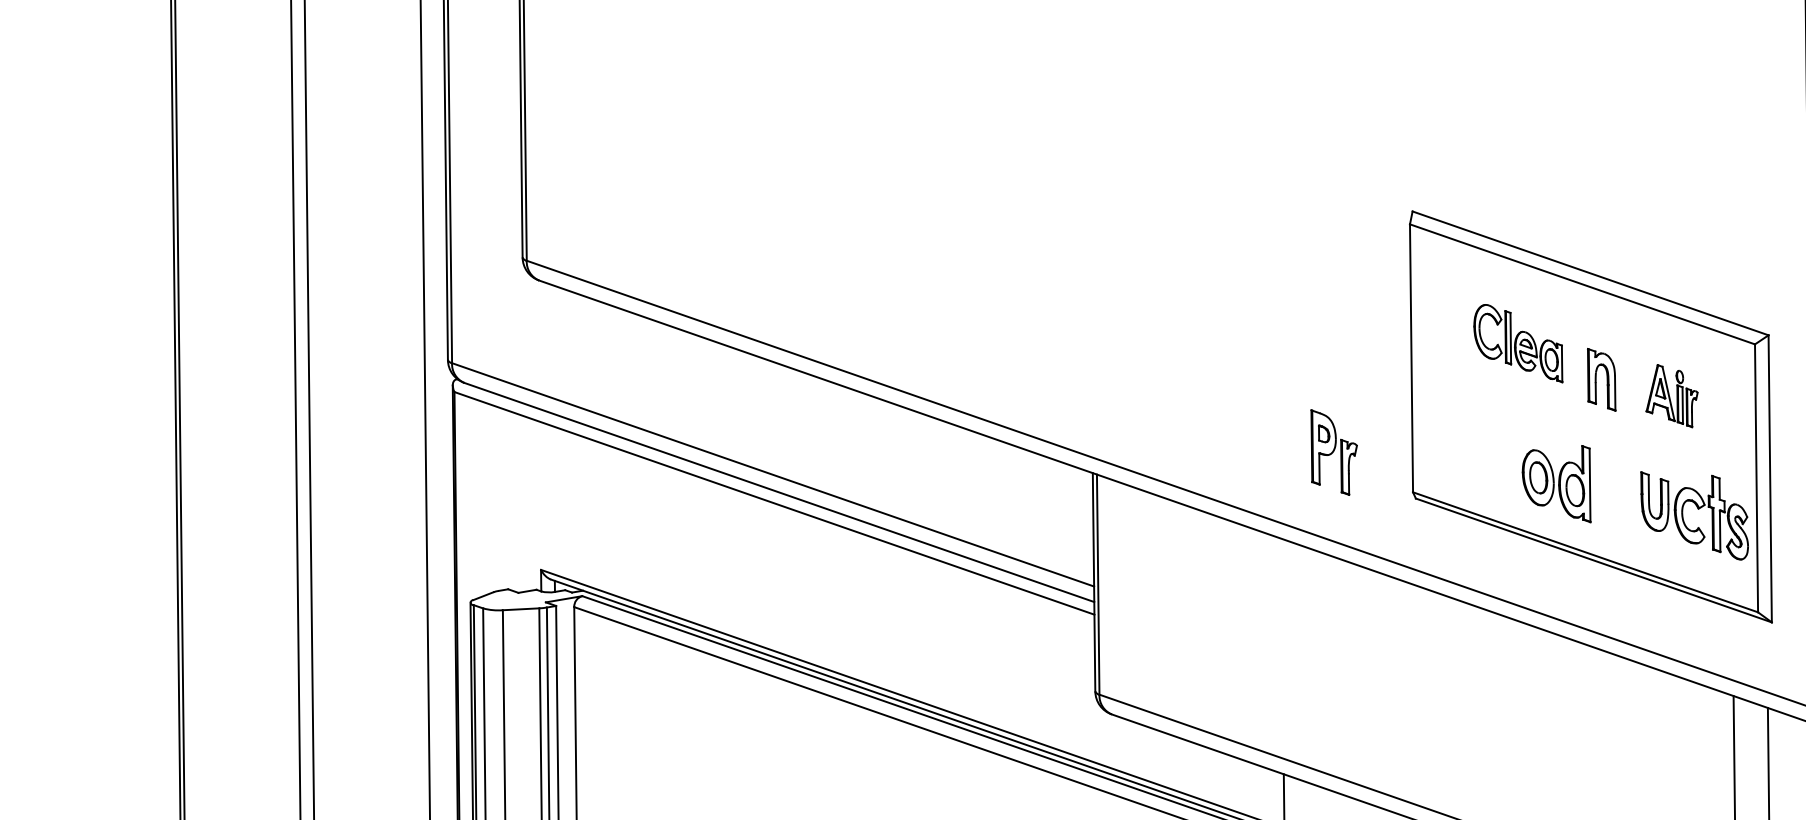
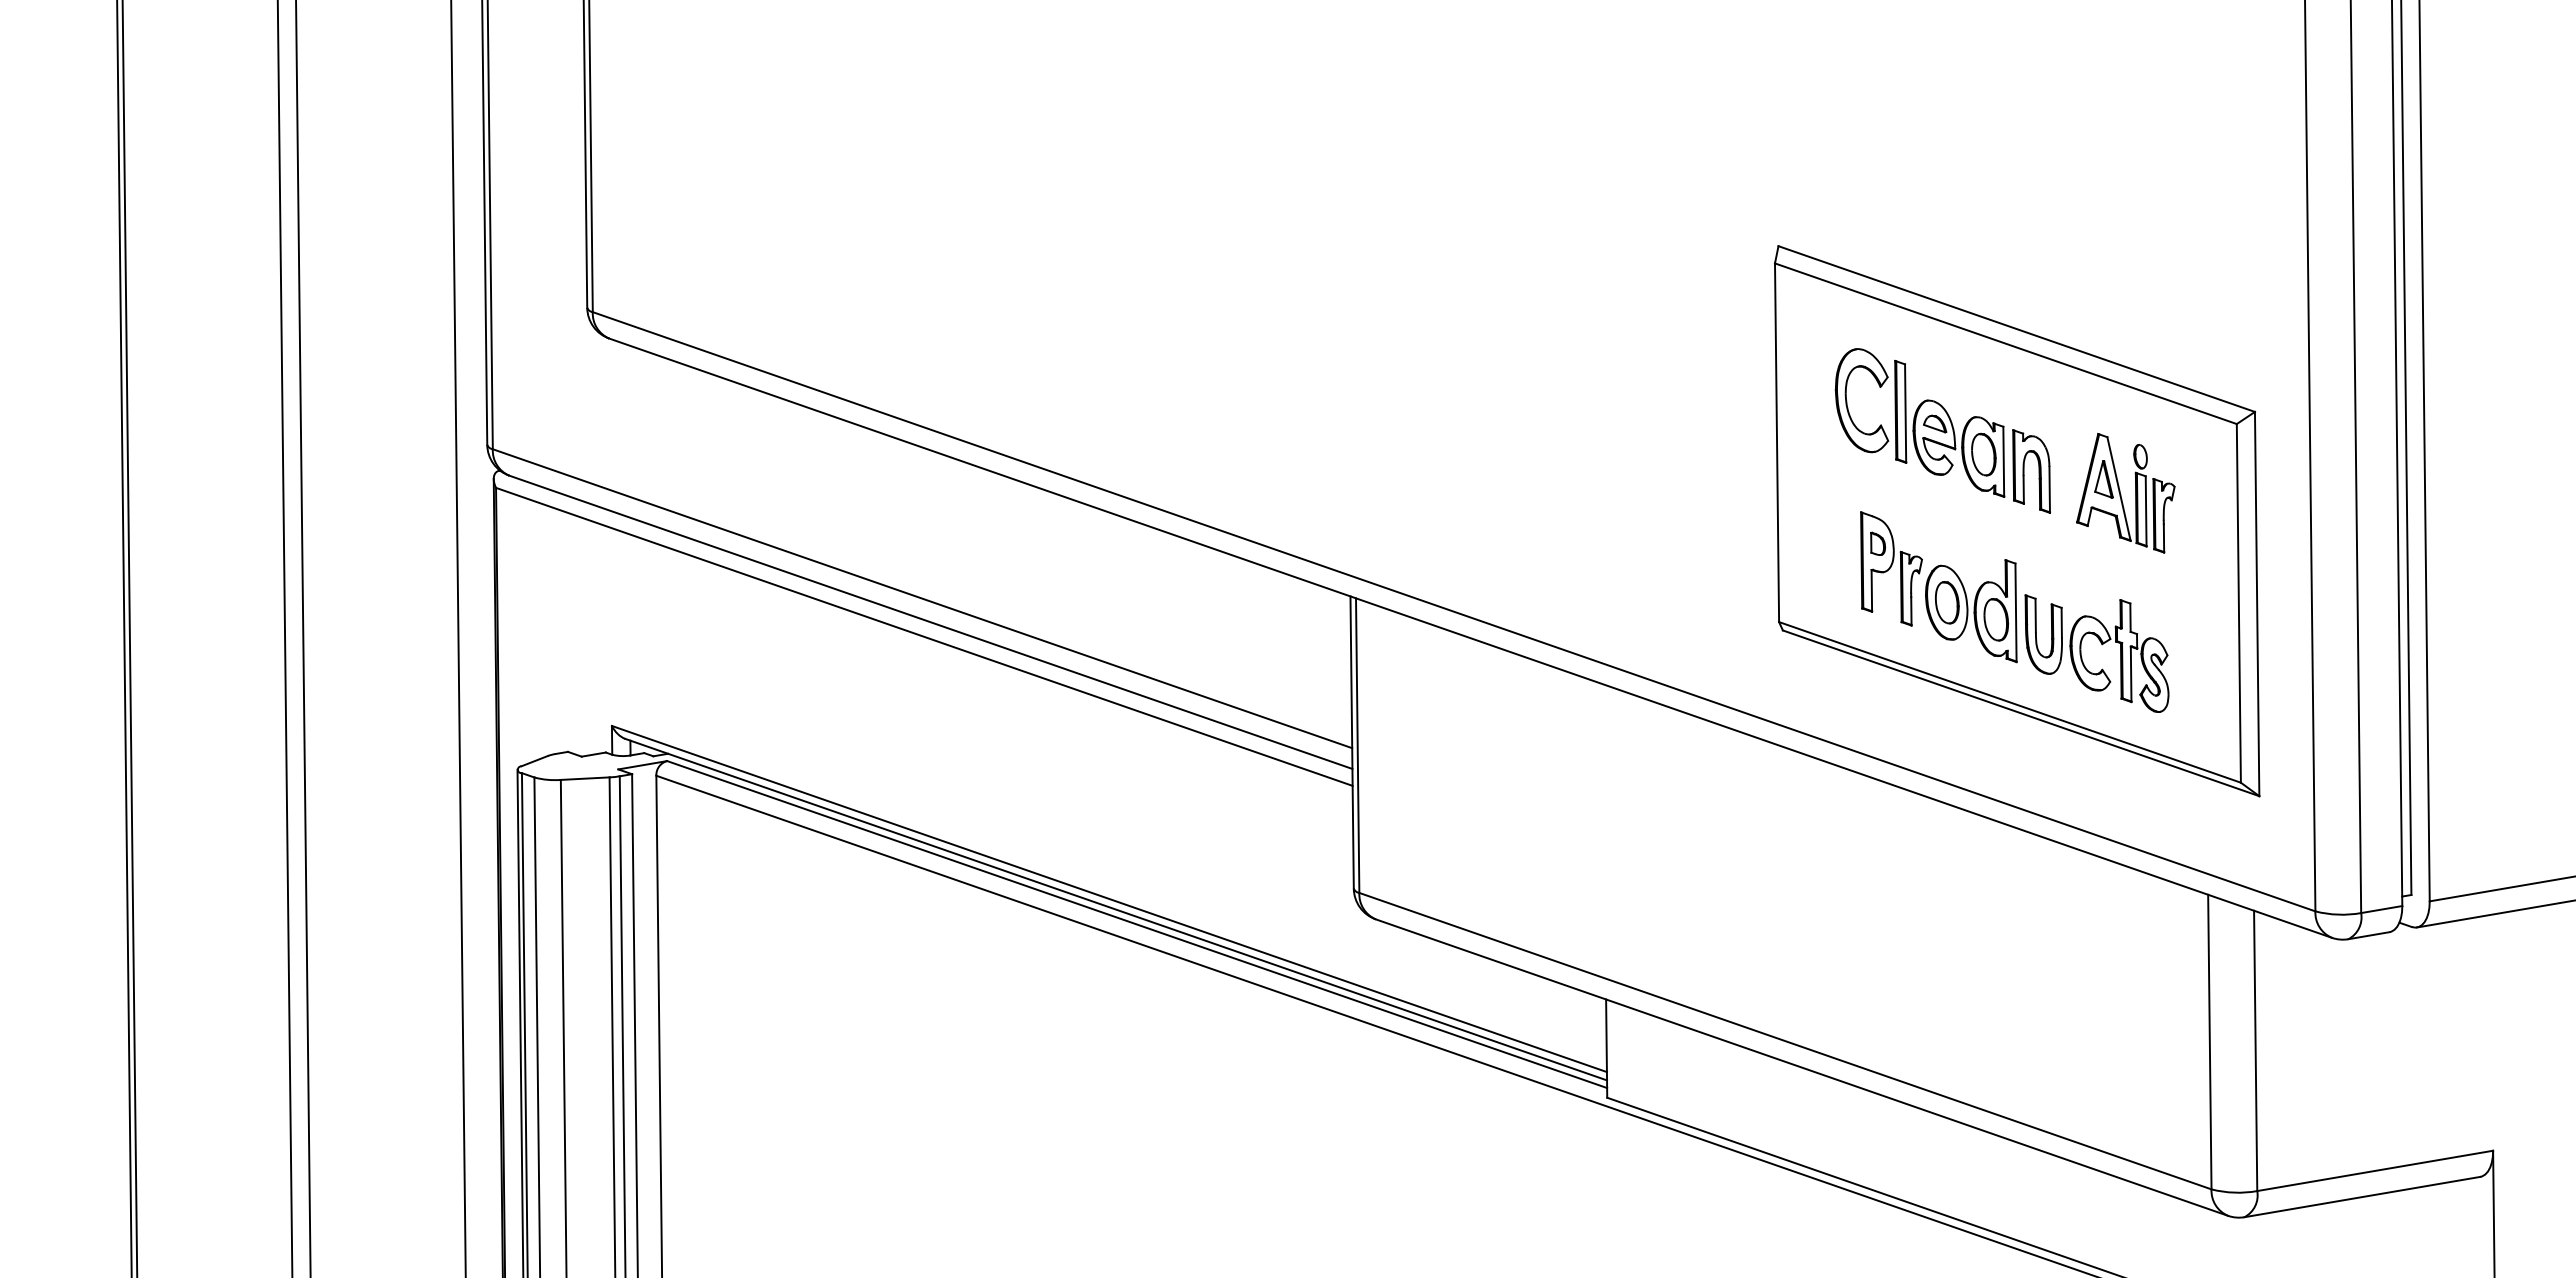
part: (1517, 343) -> (1919, 422), size x1.43
part: (1671, 396) -> (2125, 493), size x1.43
part: (1334, 452) -> (1891, 568), moved
part: (1698, 509) -> (2102, 645), moved

